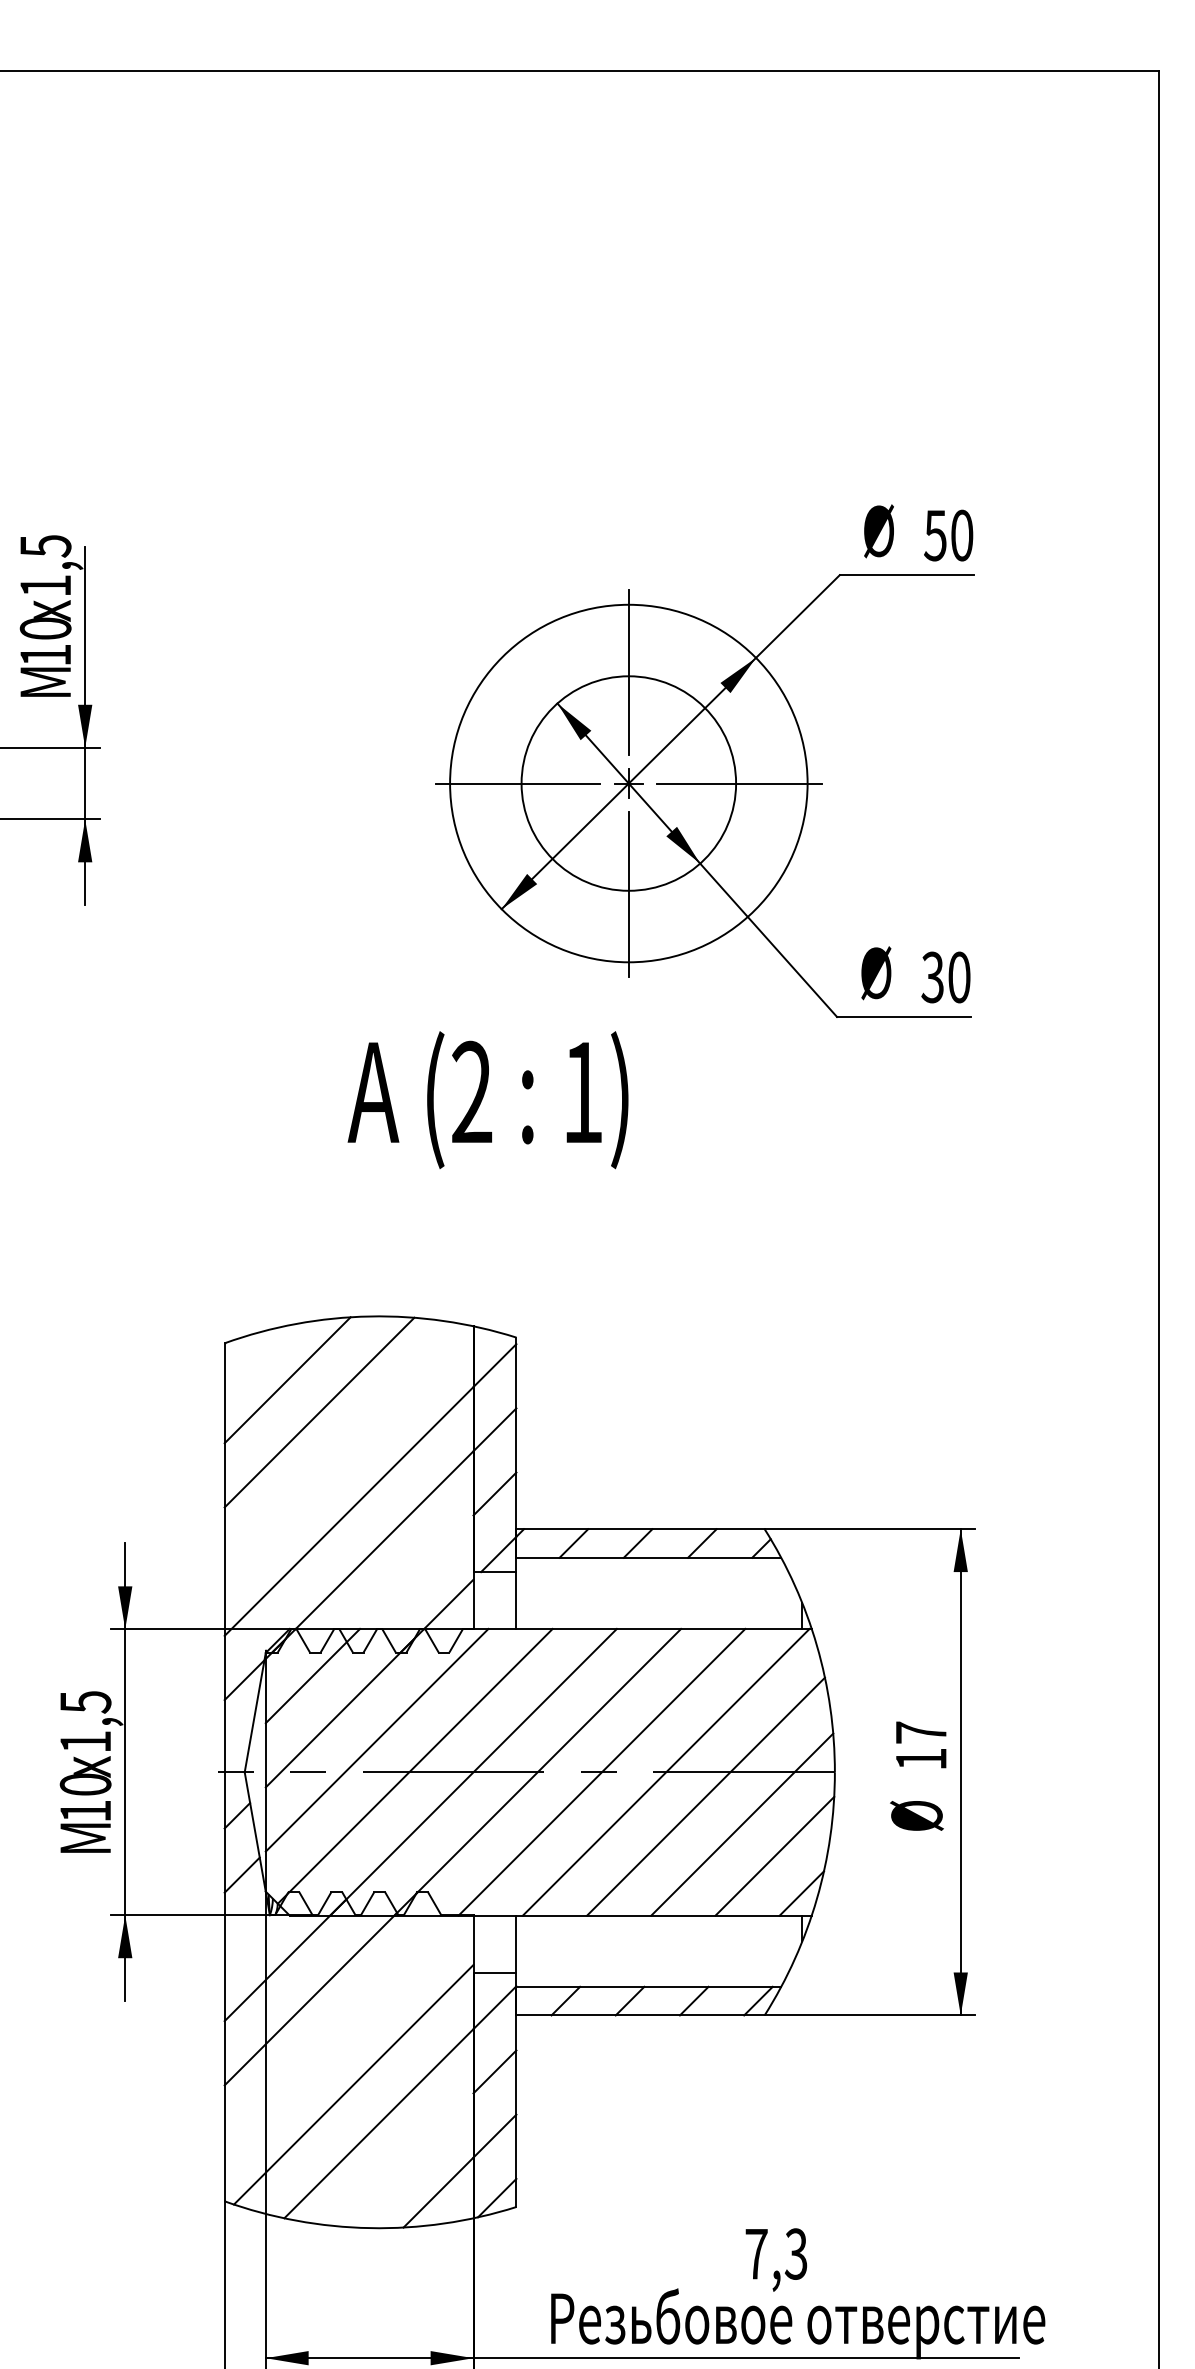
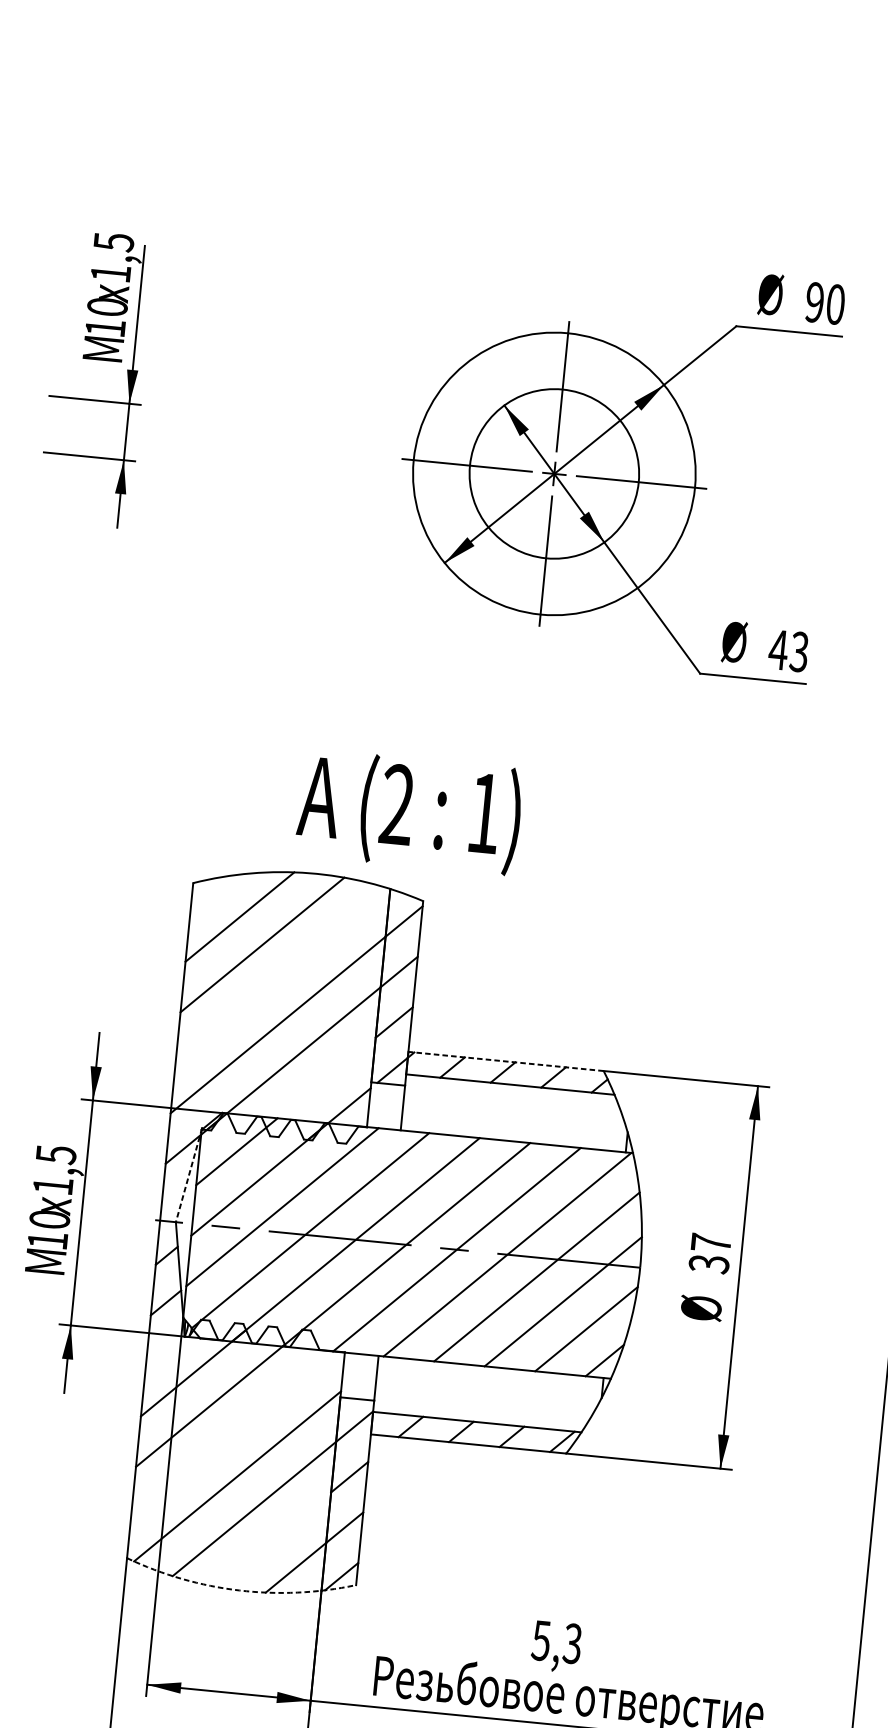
text: (935, 535) -> (814, 302), 50 -> 90
text: (945, 977) -> (788, 650), 30 -> 43
text: (487, 1100) -> (408, 812), moved
line: (640, 1529) -> (506, 1061), solid -> dashed
line: (255, 1711) -> (189, 1175), solid -> dashed
text: (921, 1759) -> (709, 1264), 17 -> 37
arc: (370, 2228) -> (239, 1590), solid -> dashed
text: (756, 2254) -> (541, 1641), 7,3 -> 5,3

